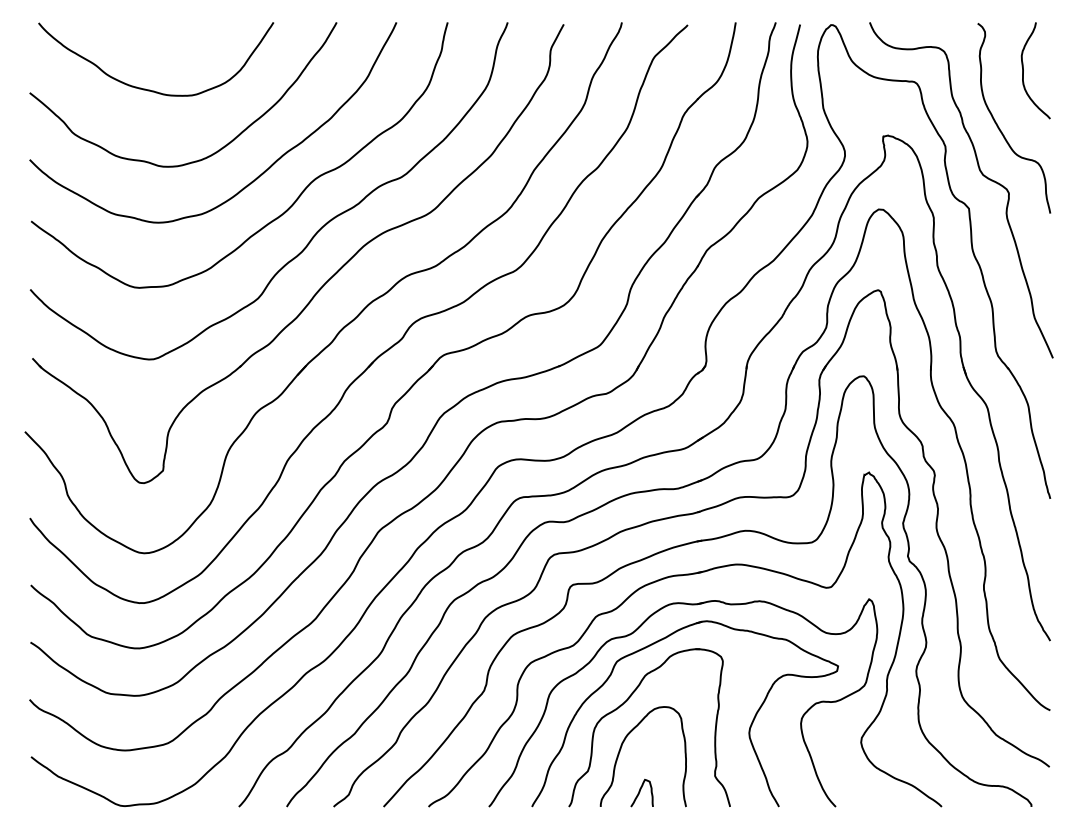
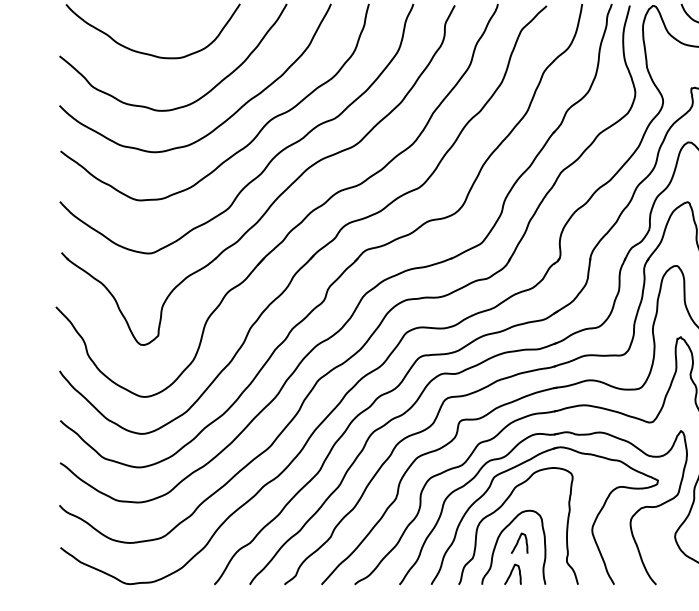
curve: (649, 750) -> (518, 542), added

